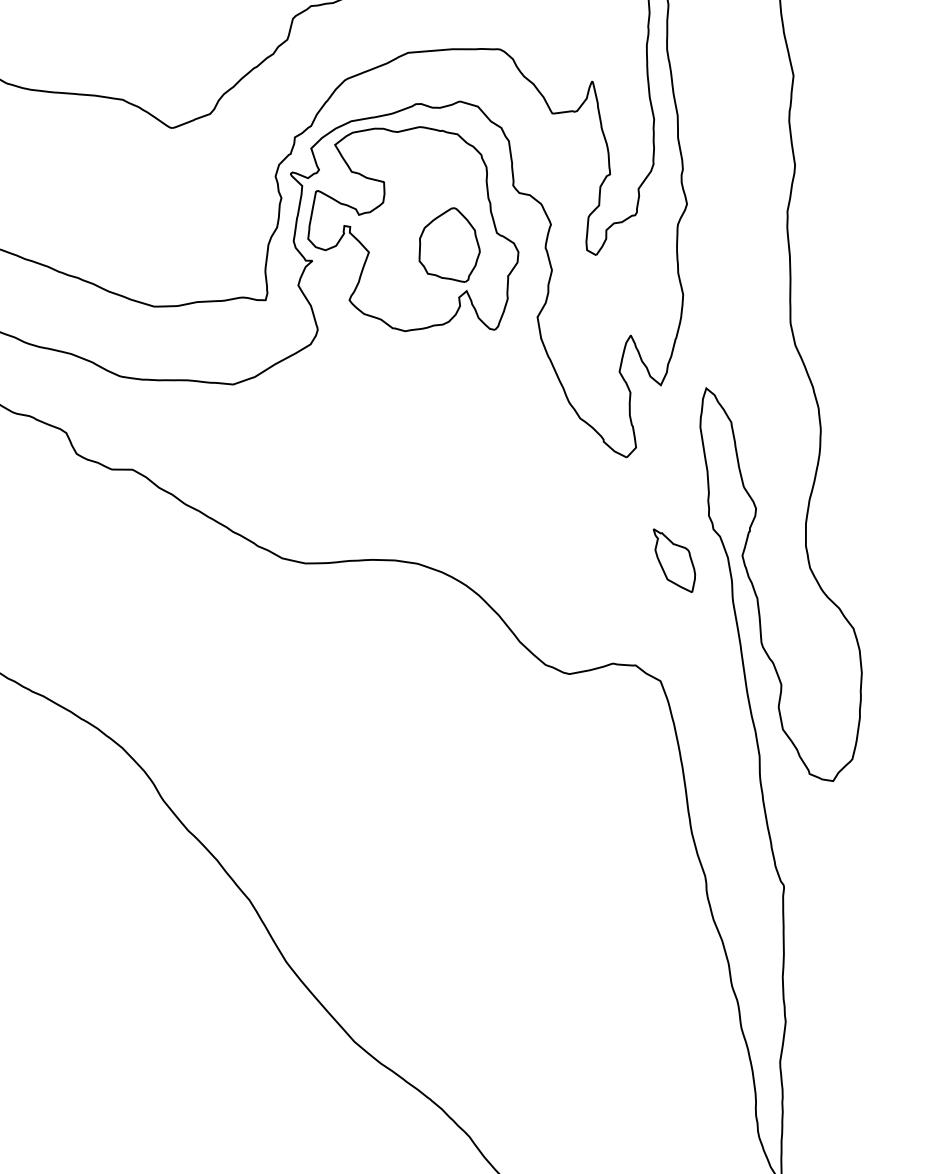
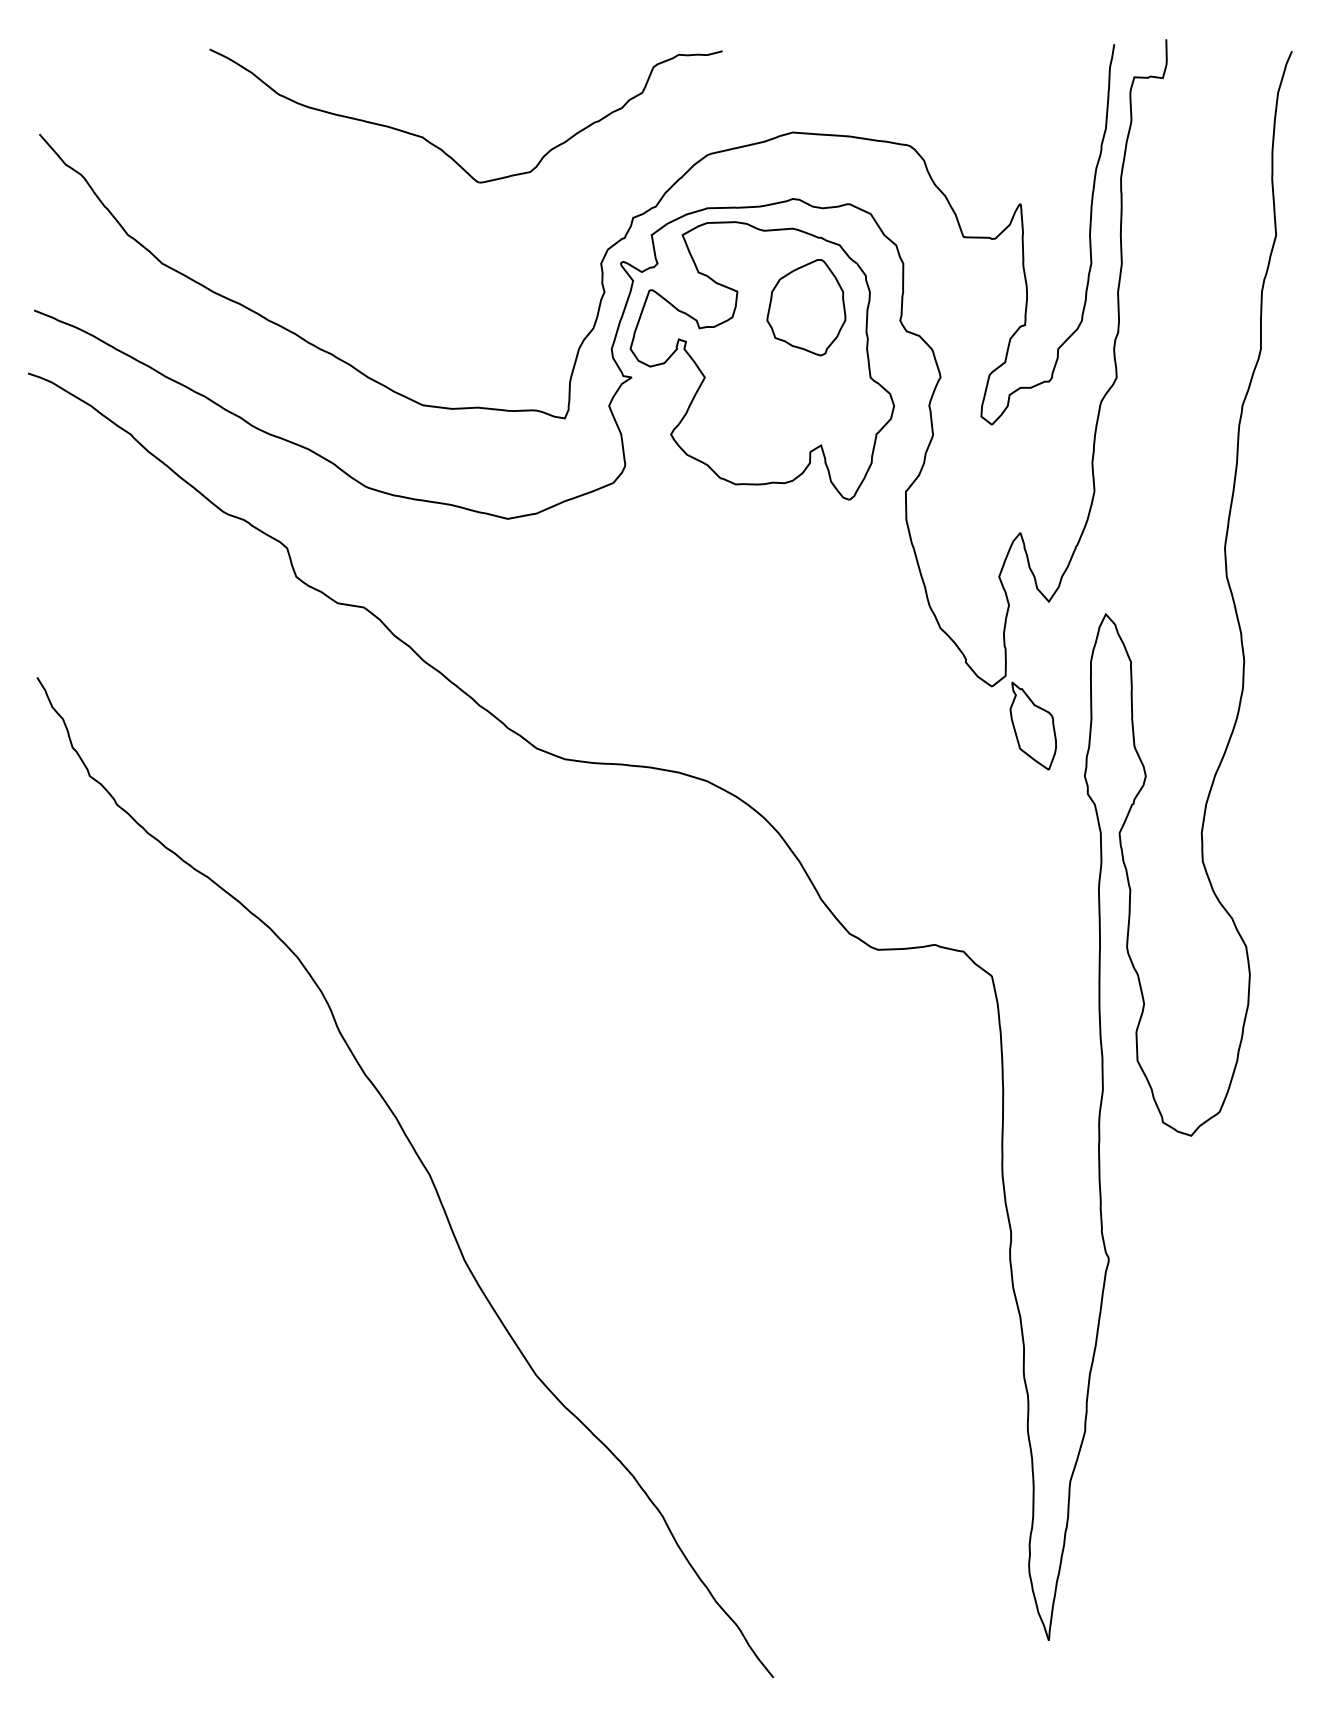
part: (448, 246) -> (806, 307), moved
part: (674, 560) -> (1032, 725), moved

